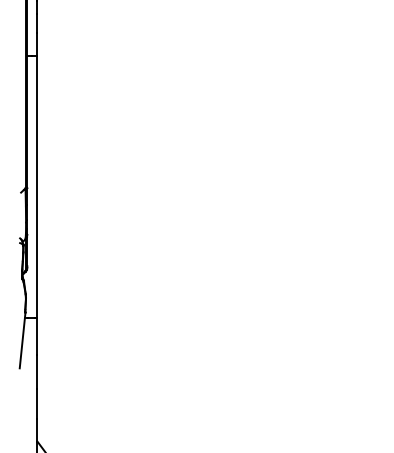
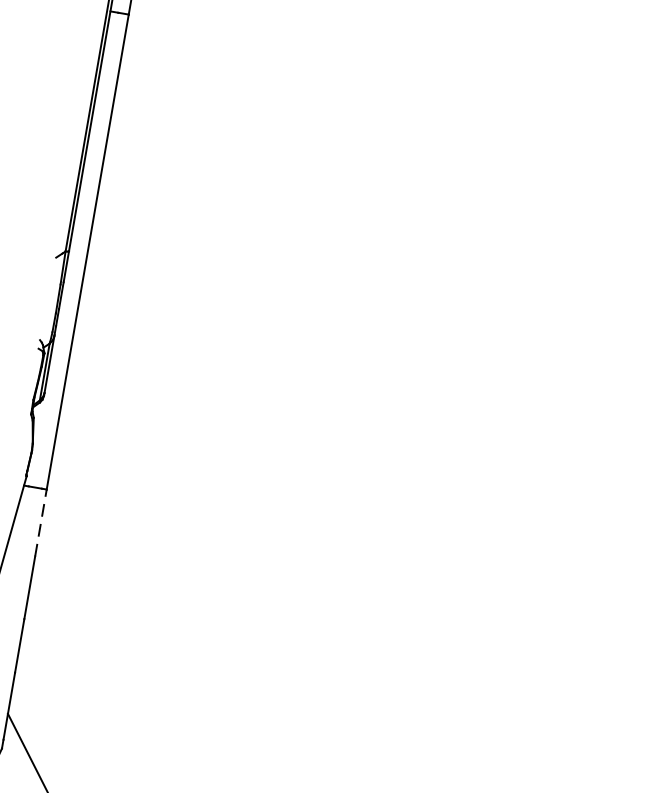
line: (37, 336) -> (40, 523), solid -> dashed

